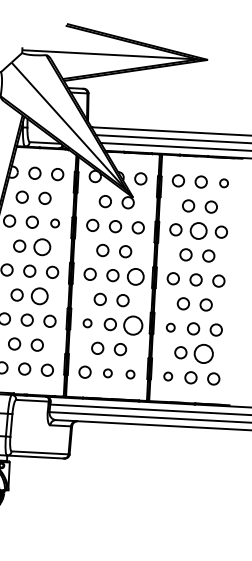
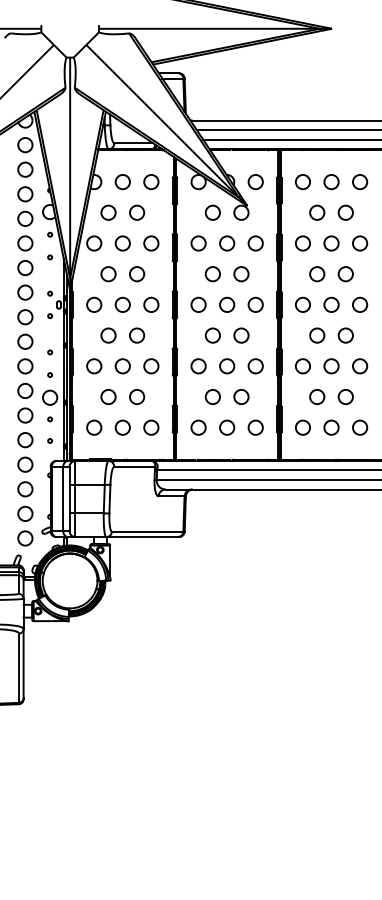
circle: (224, 183) -> (360, 182), size x1.43
circle: (55, 223) -> (151, 243), size x1.43
circle: (198, 231) -> (331, 243), size x0.71
circle: (42, 247) -> (137, 274), size x0.71
circle: (135, 276) -> (255, 304), size x0.71
circle: (40, 296) -> (137, 335), size x0.71
circle: (87, 323) -> (198, 366), size x1.43
circle: (132, 325) -> (255, 366), size x0.62
circle: (170, 327) -> (302, 366), size x1.43
circle: (203, 353) -> (345, 396), size x0.62
circle: (108, 373) -> (227, 427), size x1.43
circle: (130, 374) -> (255, 427), size x1.43
circle: (167, 376) -> (302, 427), size x1.43

